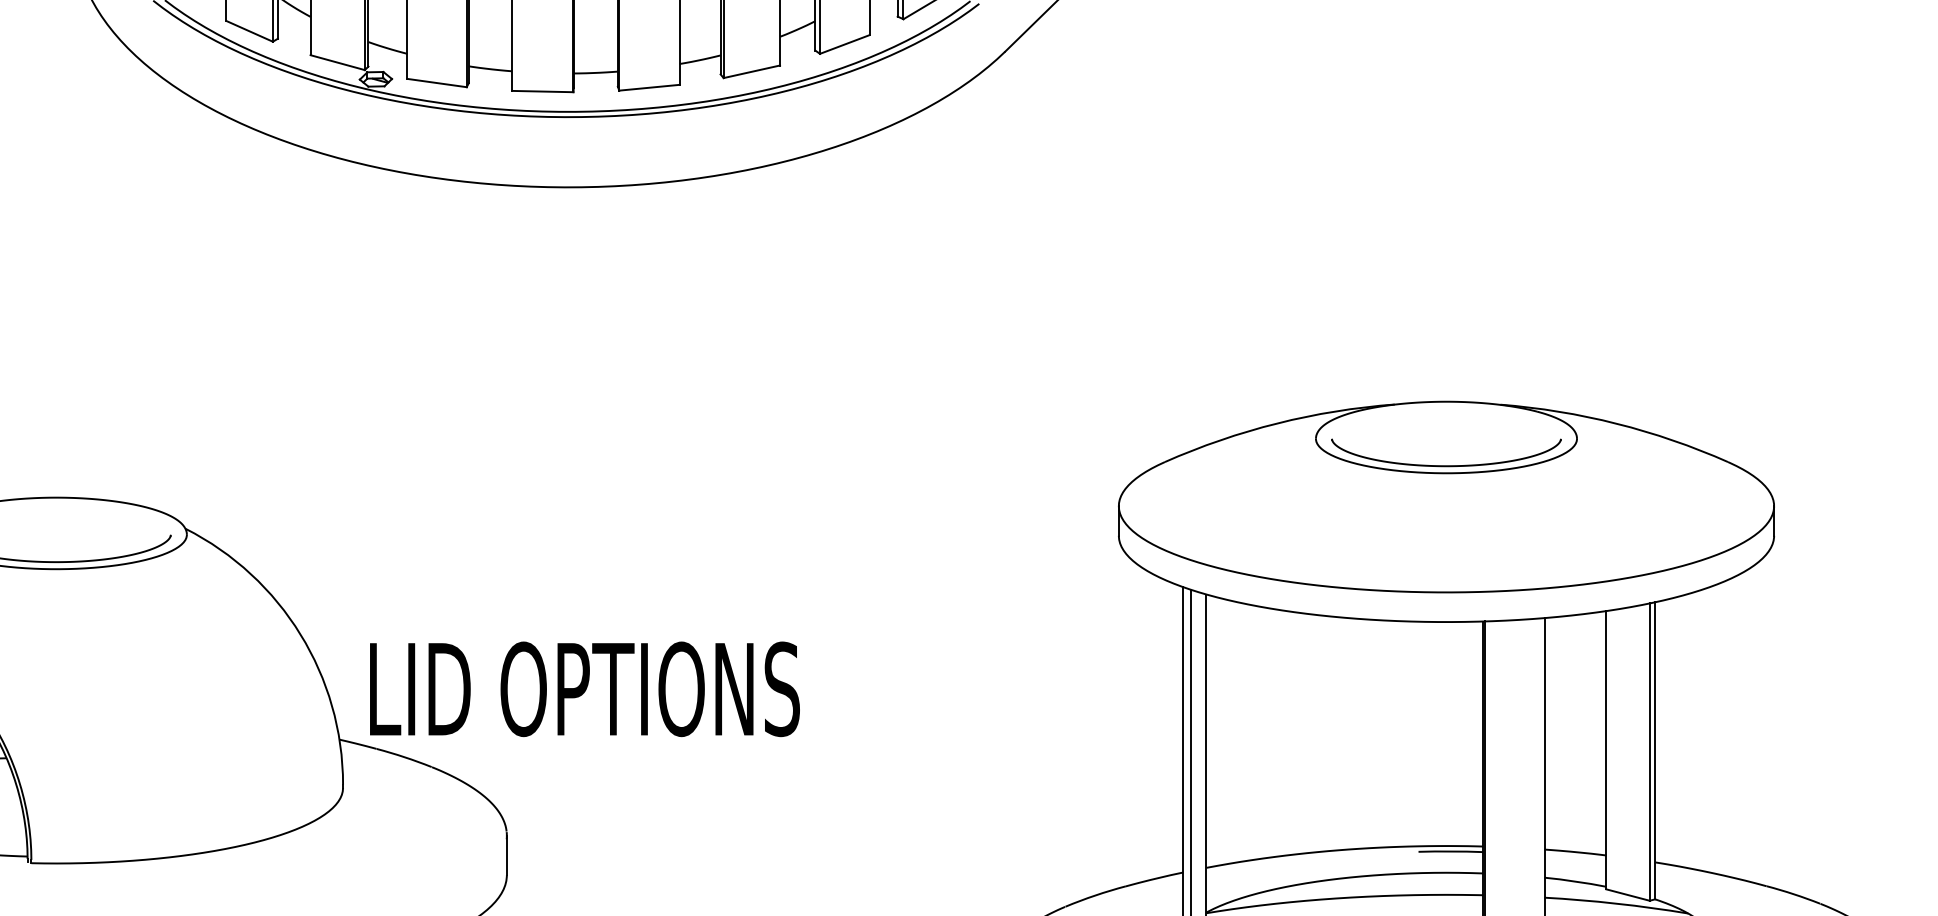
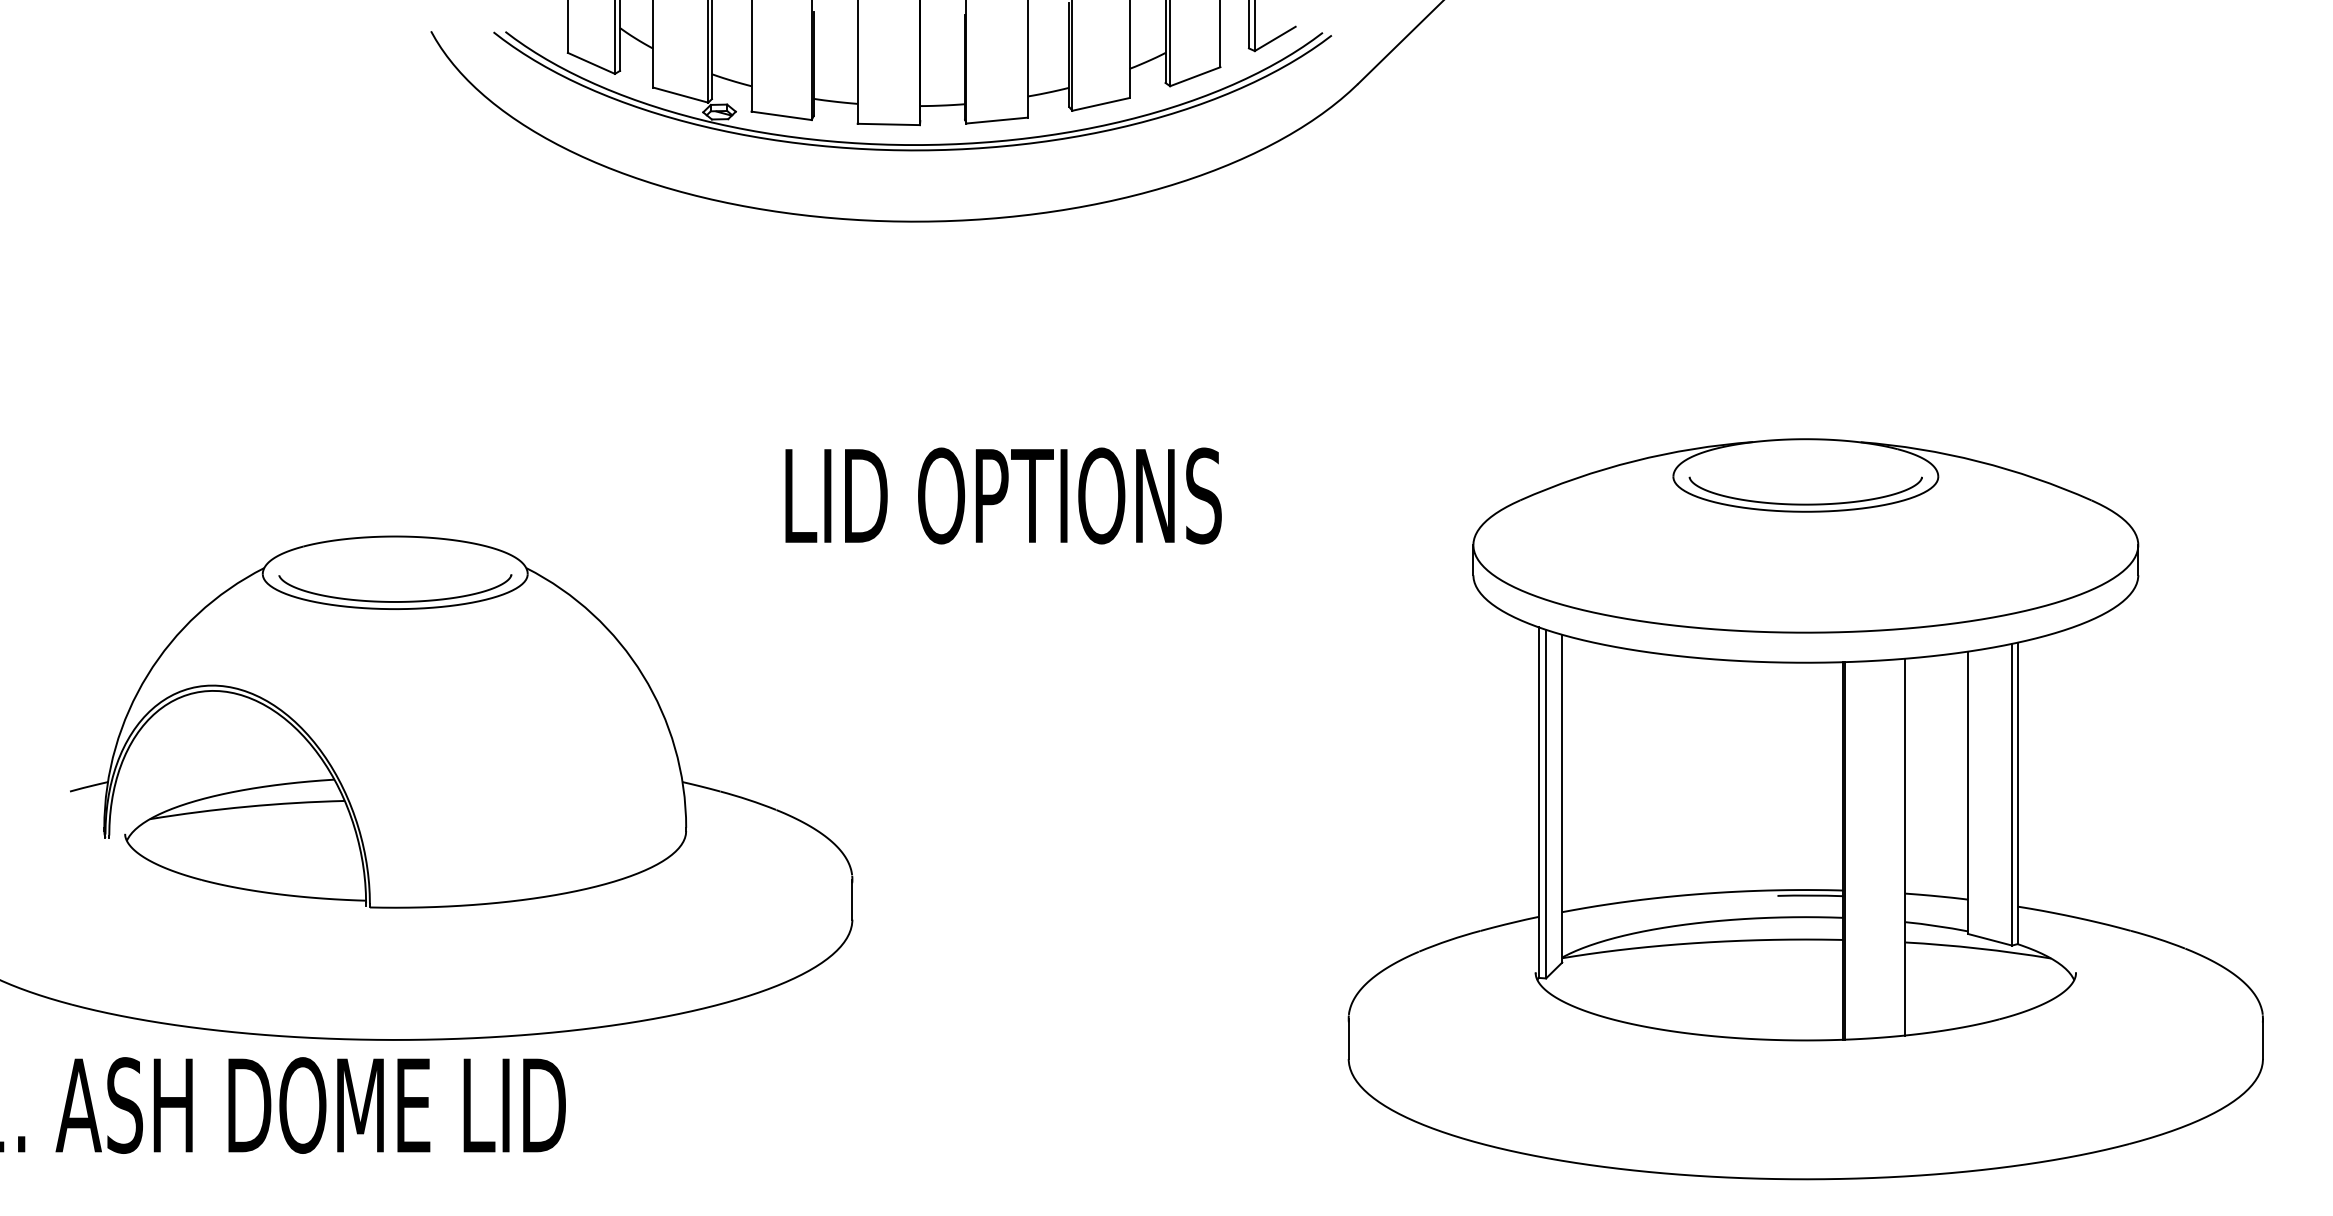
text: (584, 688) -> (1003, 495), moved

